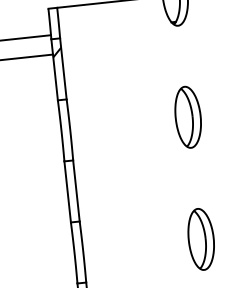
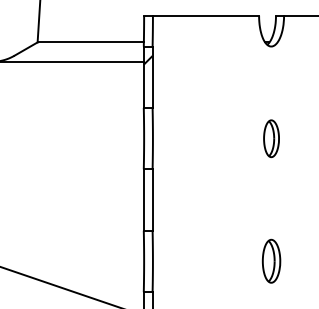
part: (188, 117) -> (271, 138), size x0.6
part: (201, 238) -> (271, 260), size x0.7

